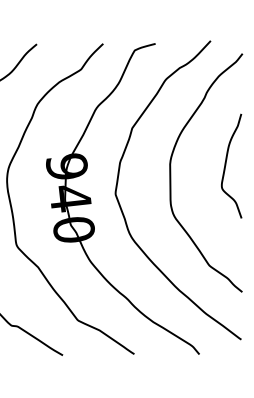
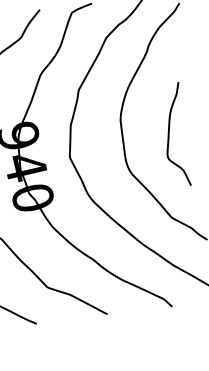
curve: (226, 165) -> (169, 134), moved

